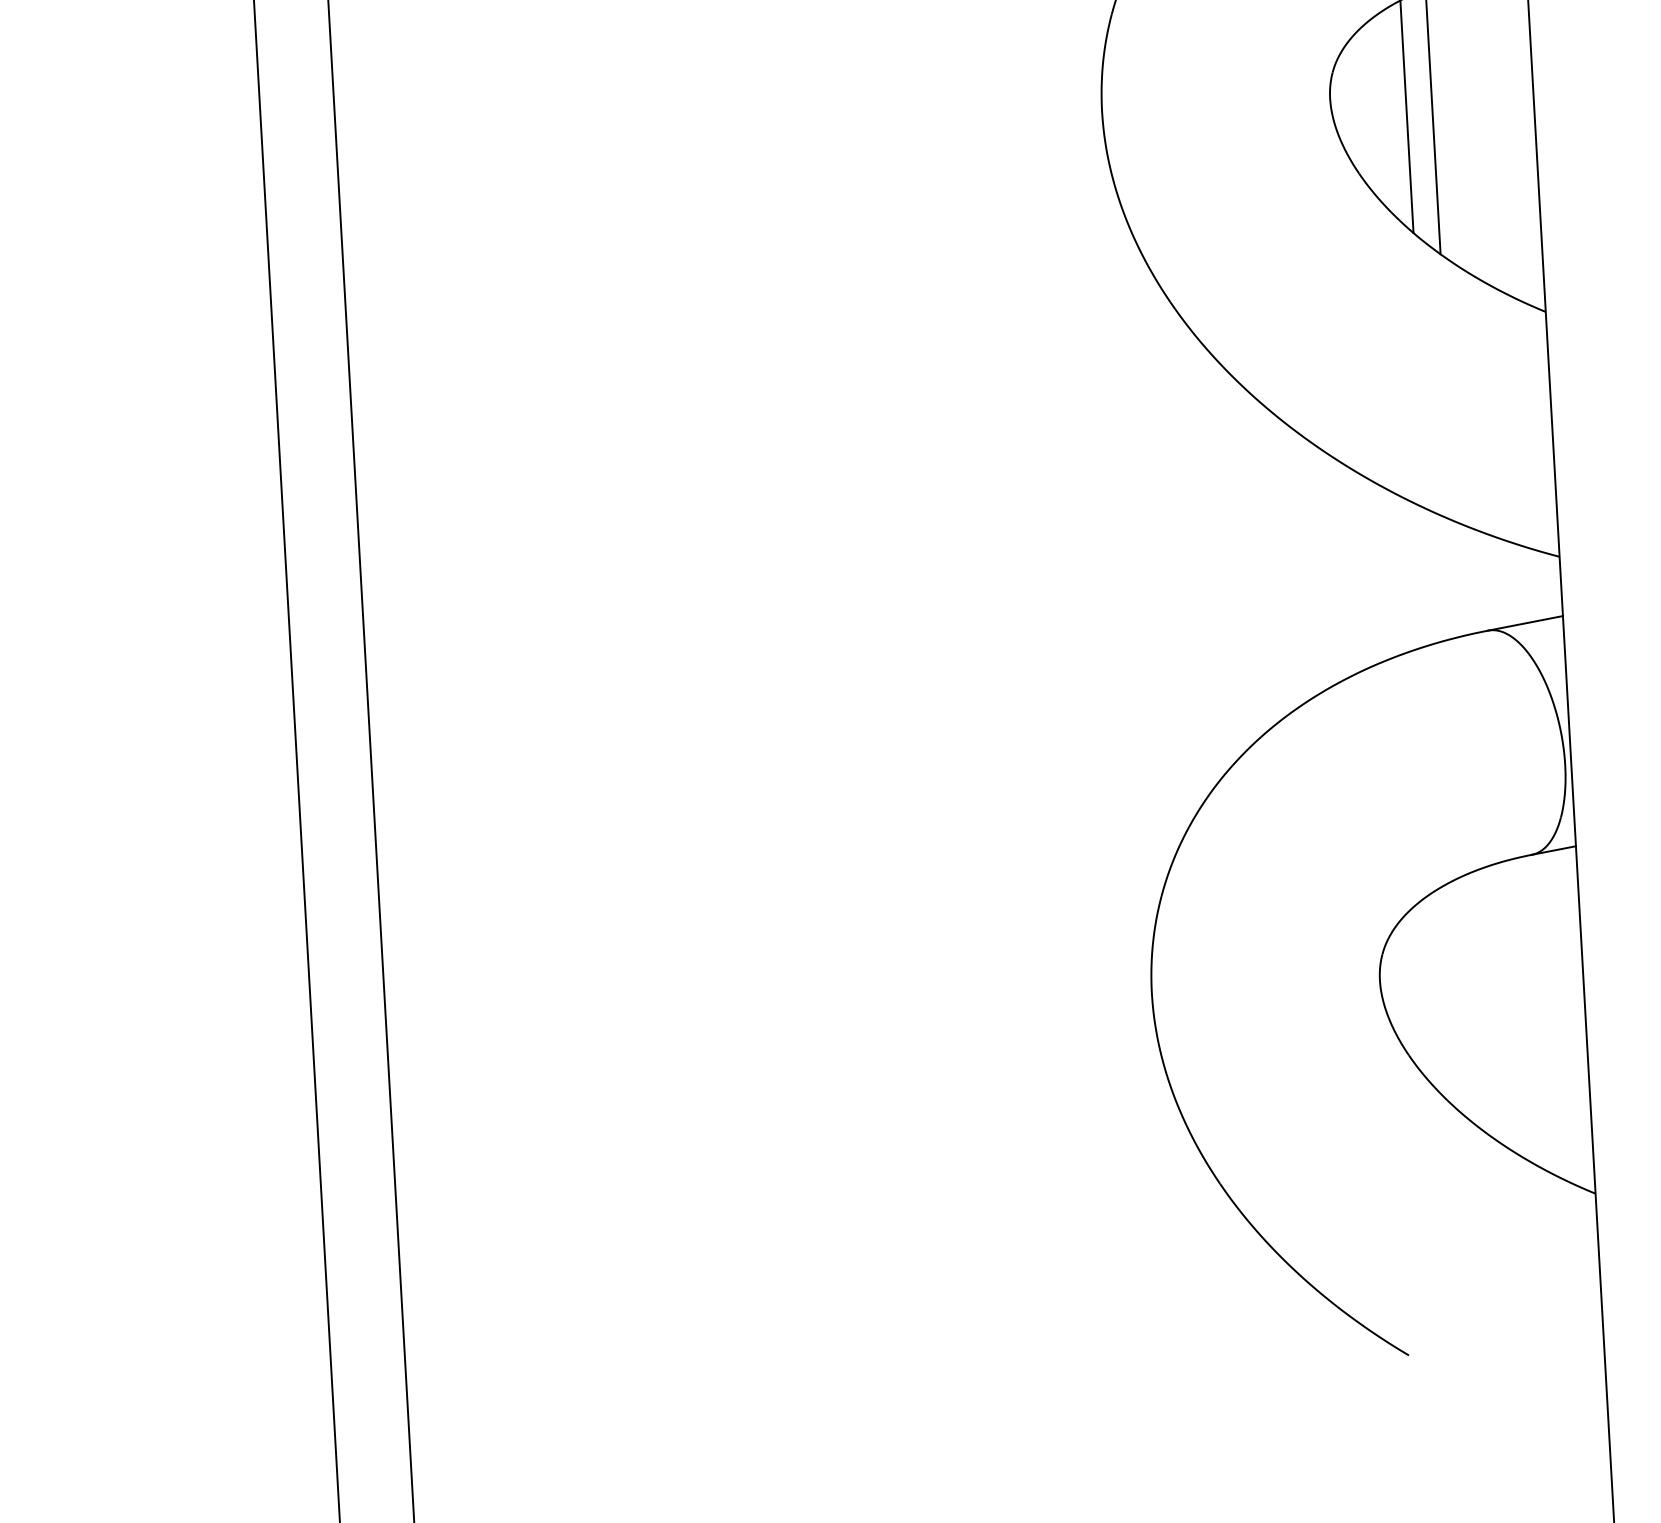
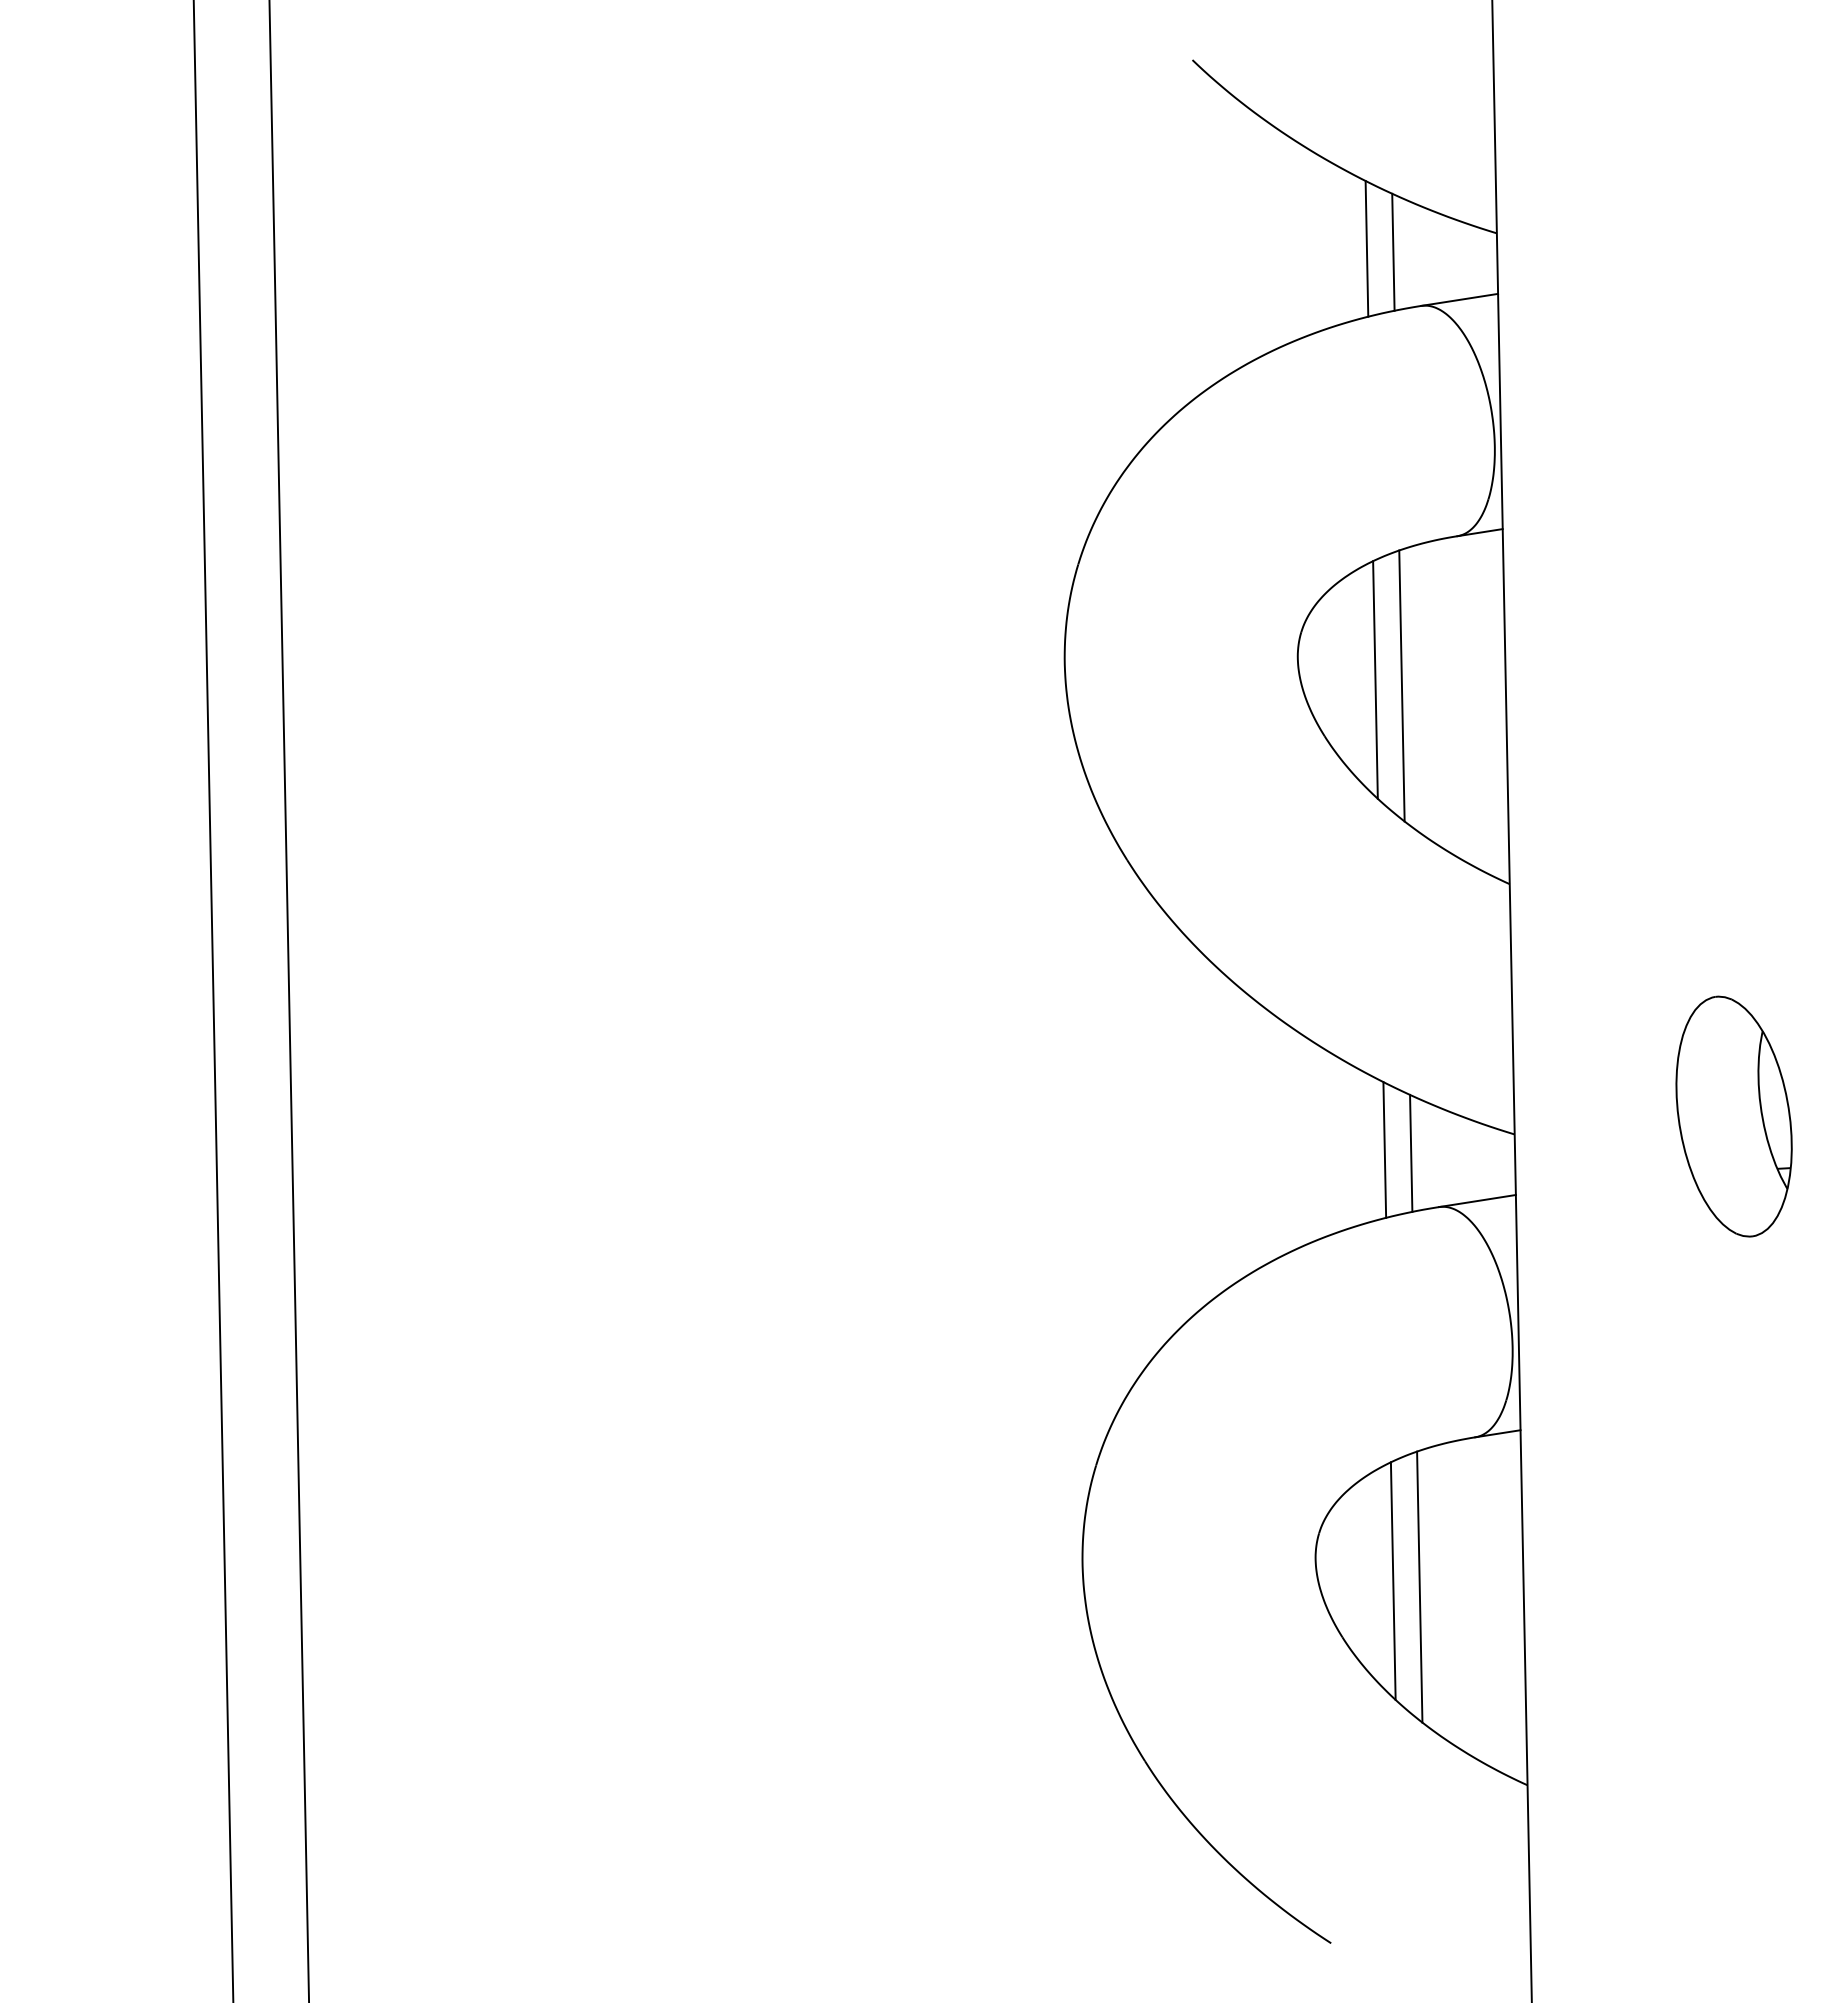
line: (1432, 576) -> (1384, 1149), added
line: (1459, 578) -> (1411, 1152), added
line: (1455, 998) -> (1392, 1580), added
line: (1482, 1002) -> (1419, 1586), added

